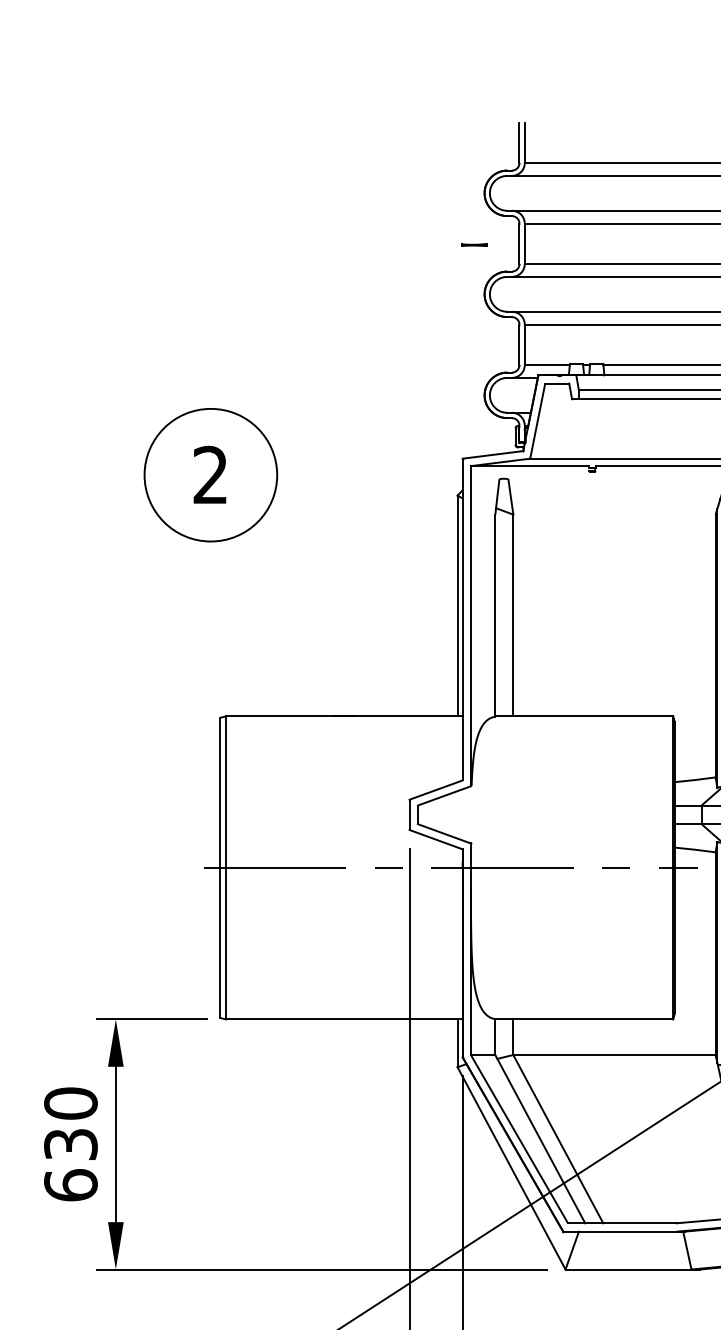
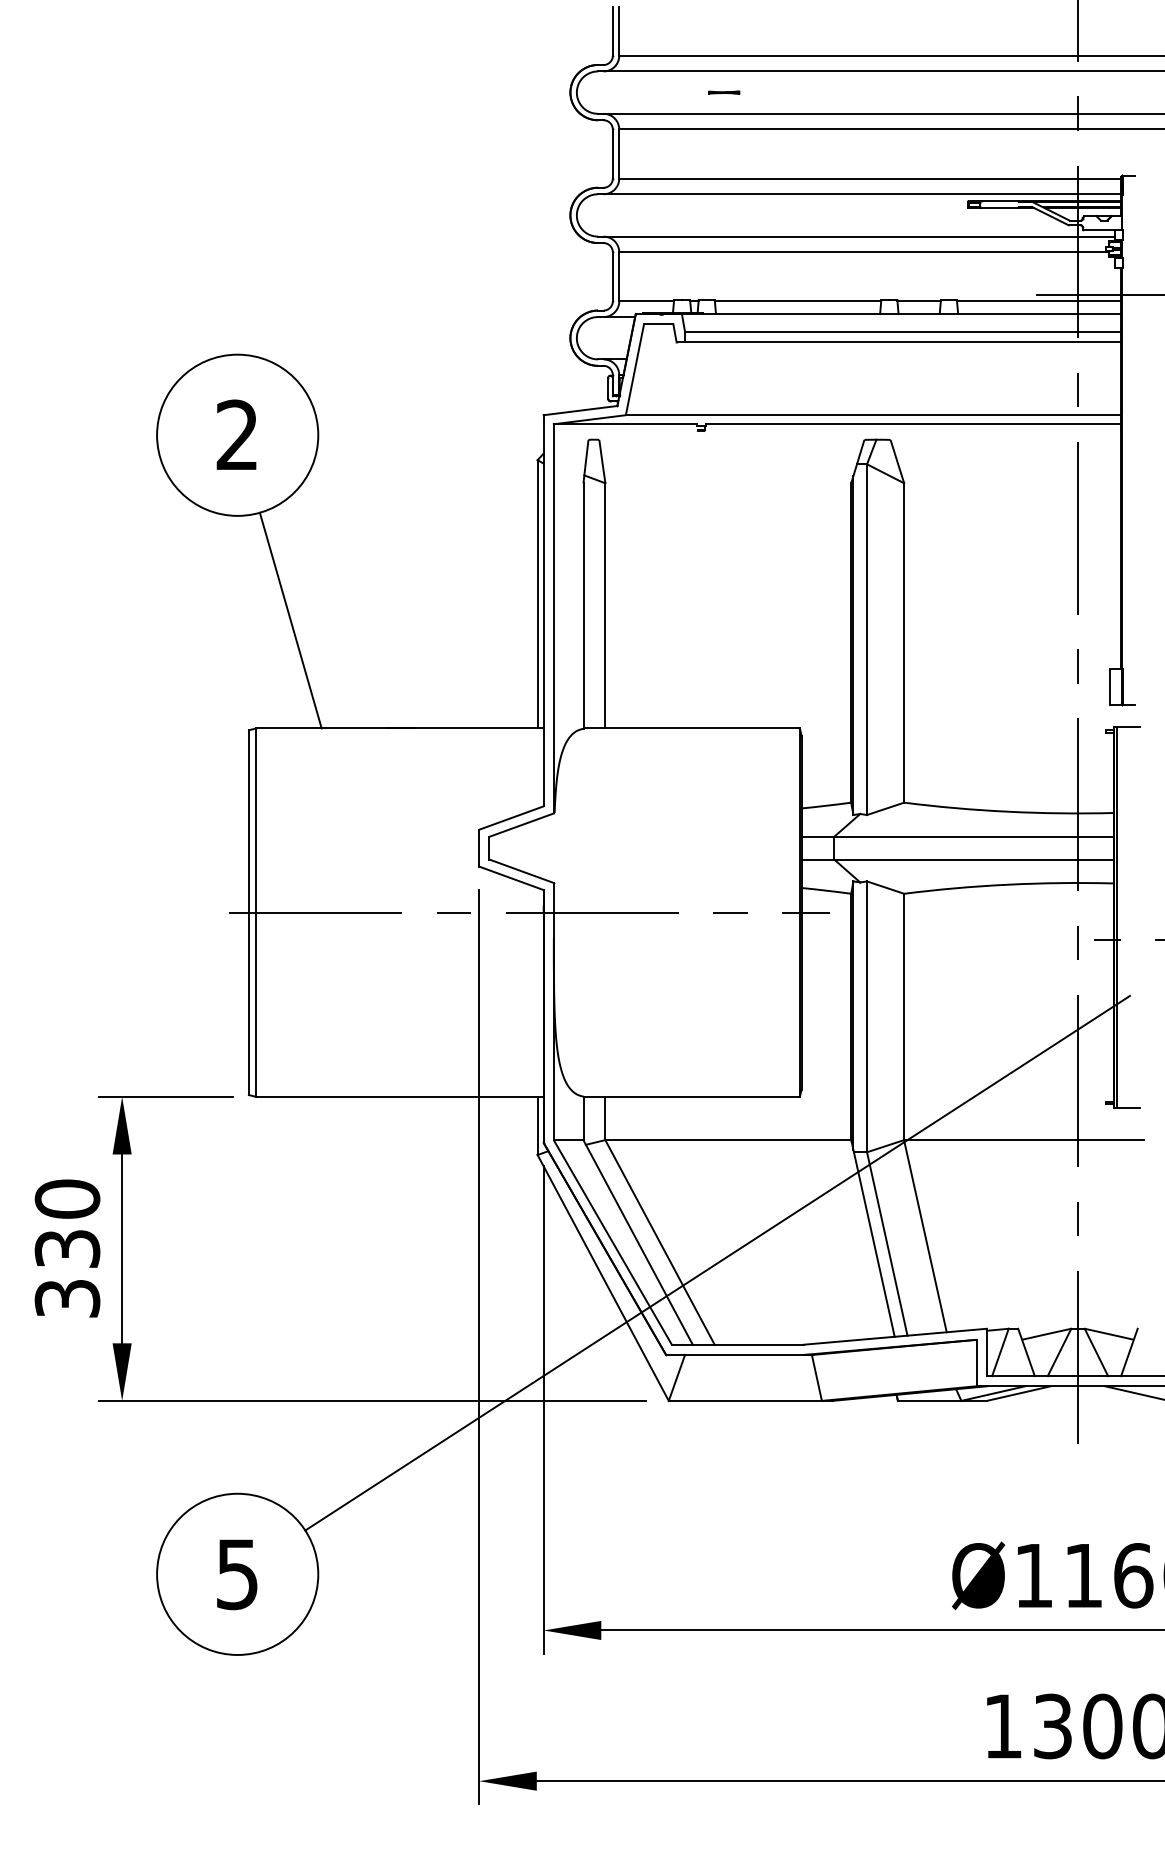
line: (474, 245) -> (724, 92), moved
line: (254, 627) -> (290, 620), added
text: (70, 1184) -> (67, 1297), 630 -> 330

